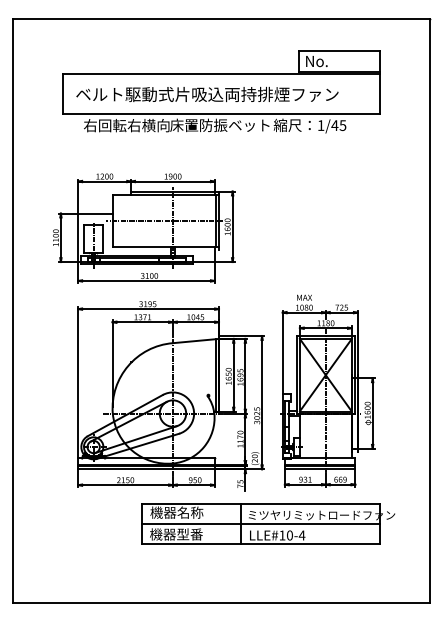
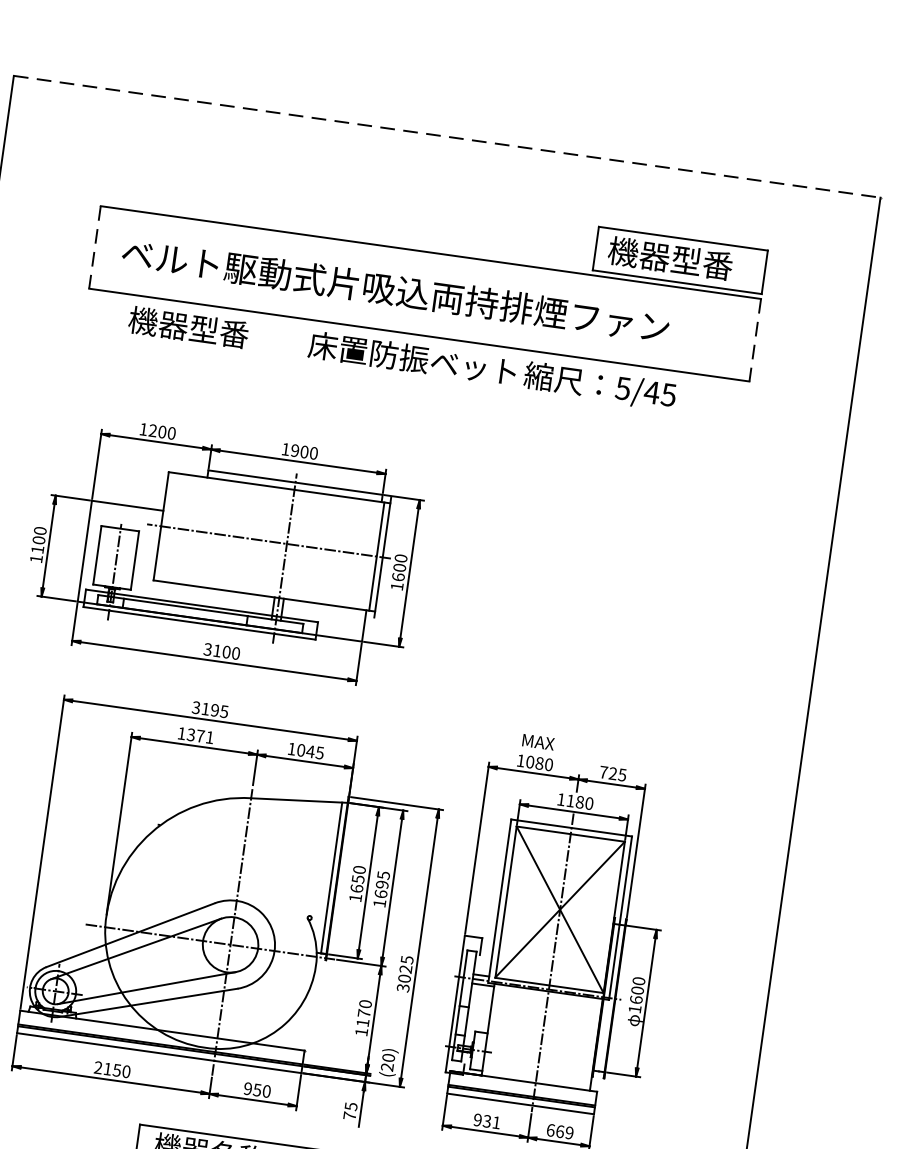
line: (221, 18) -> (447, 136), solid -> dashed
text: (334, 61) -> (669, 259), No. -> 機器型番
line: (62, 94) -> (93, 248), solid -> dashed
line: (380, 94) -> (756, 341), solid -> dashed
text: (126, 125) -> (218, 331), 右回転右横向 -> 機器型番
text: (320, 125) -> (622, 388), 1/45 -> 5/45

